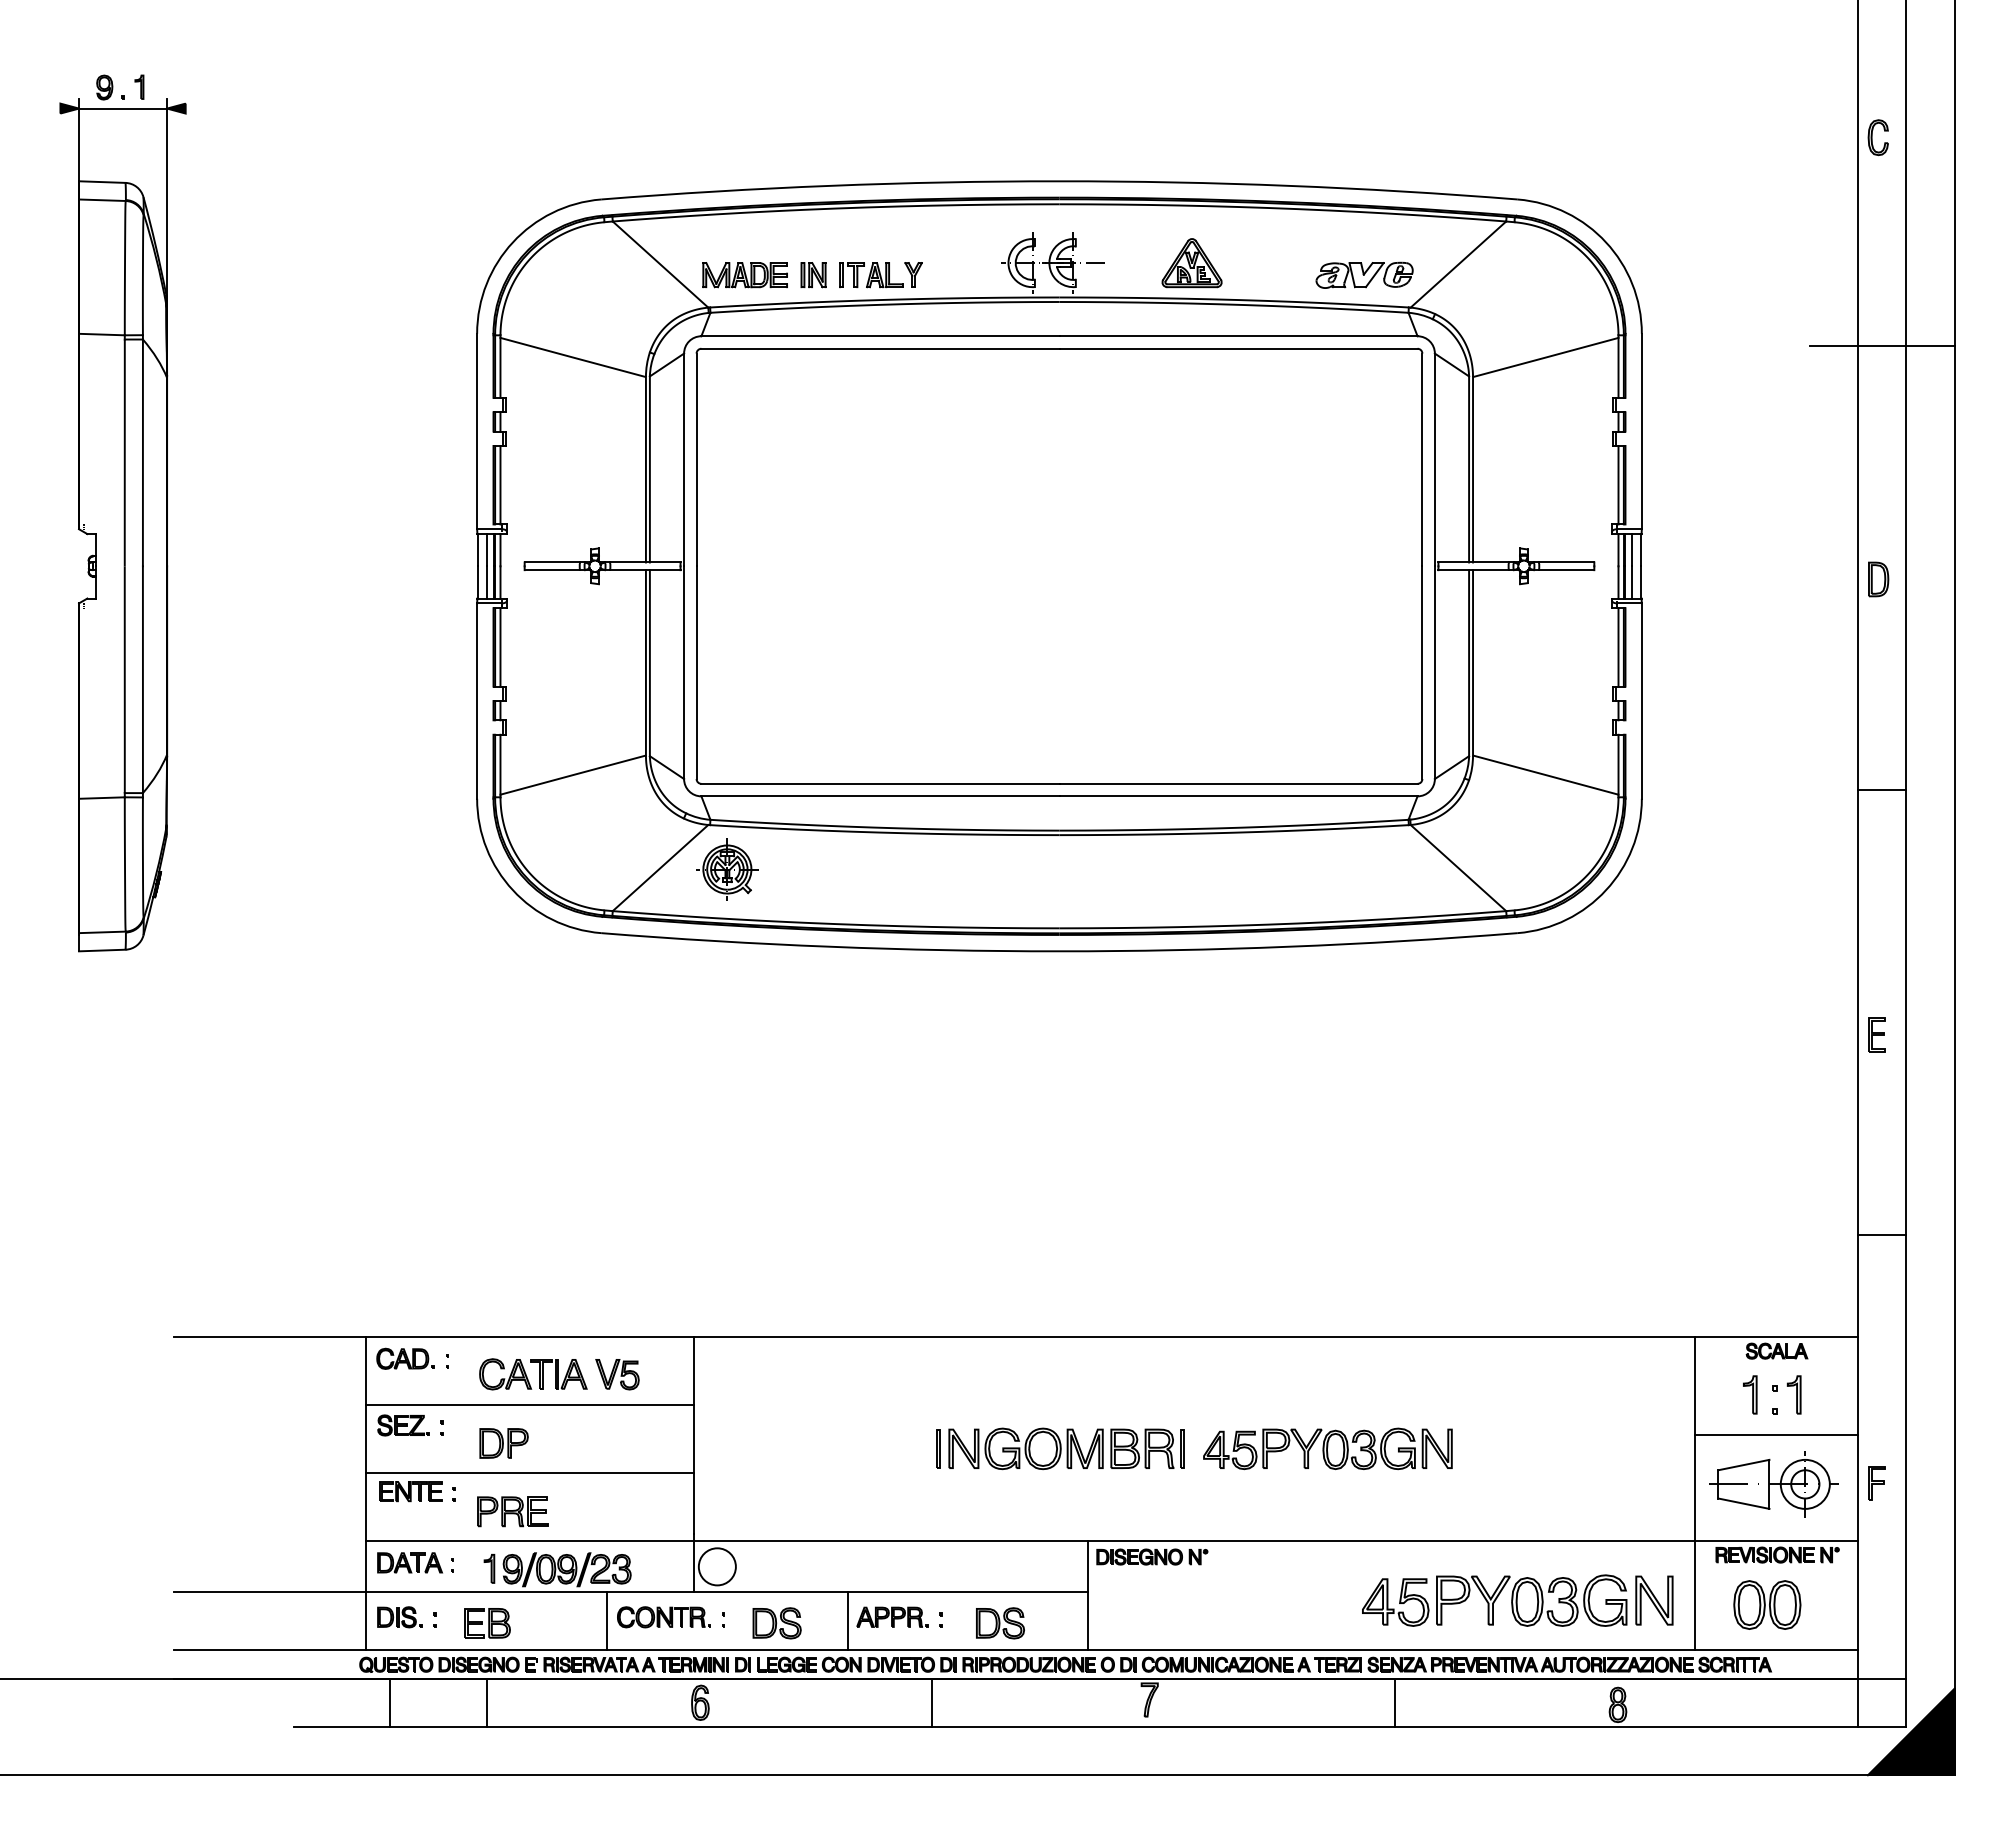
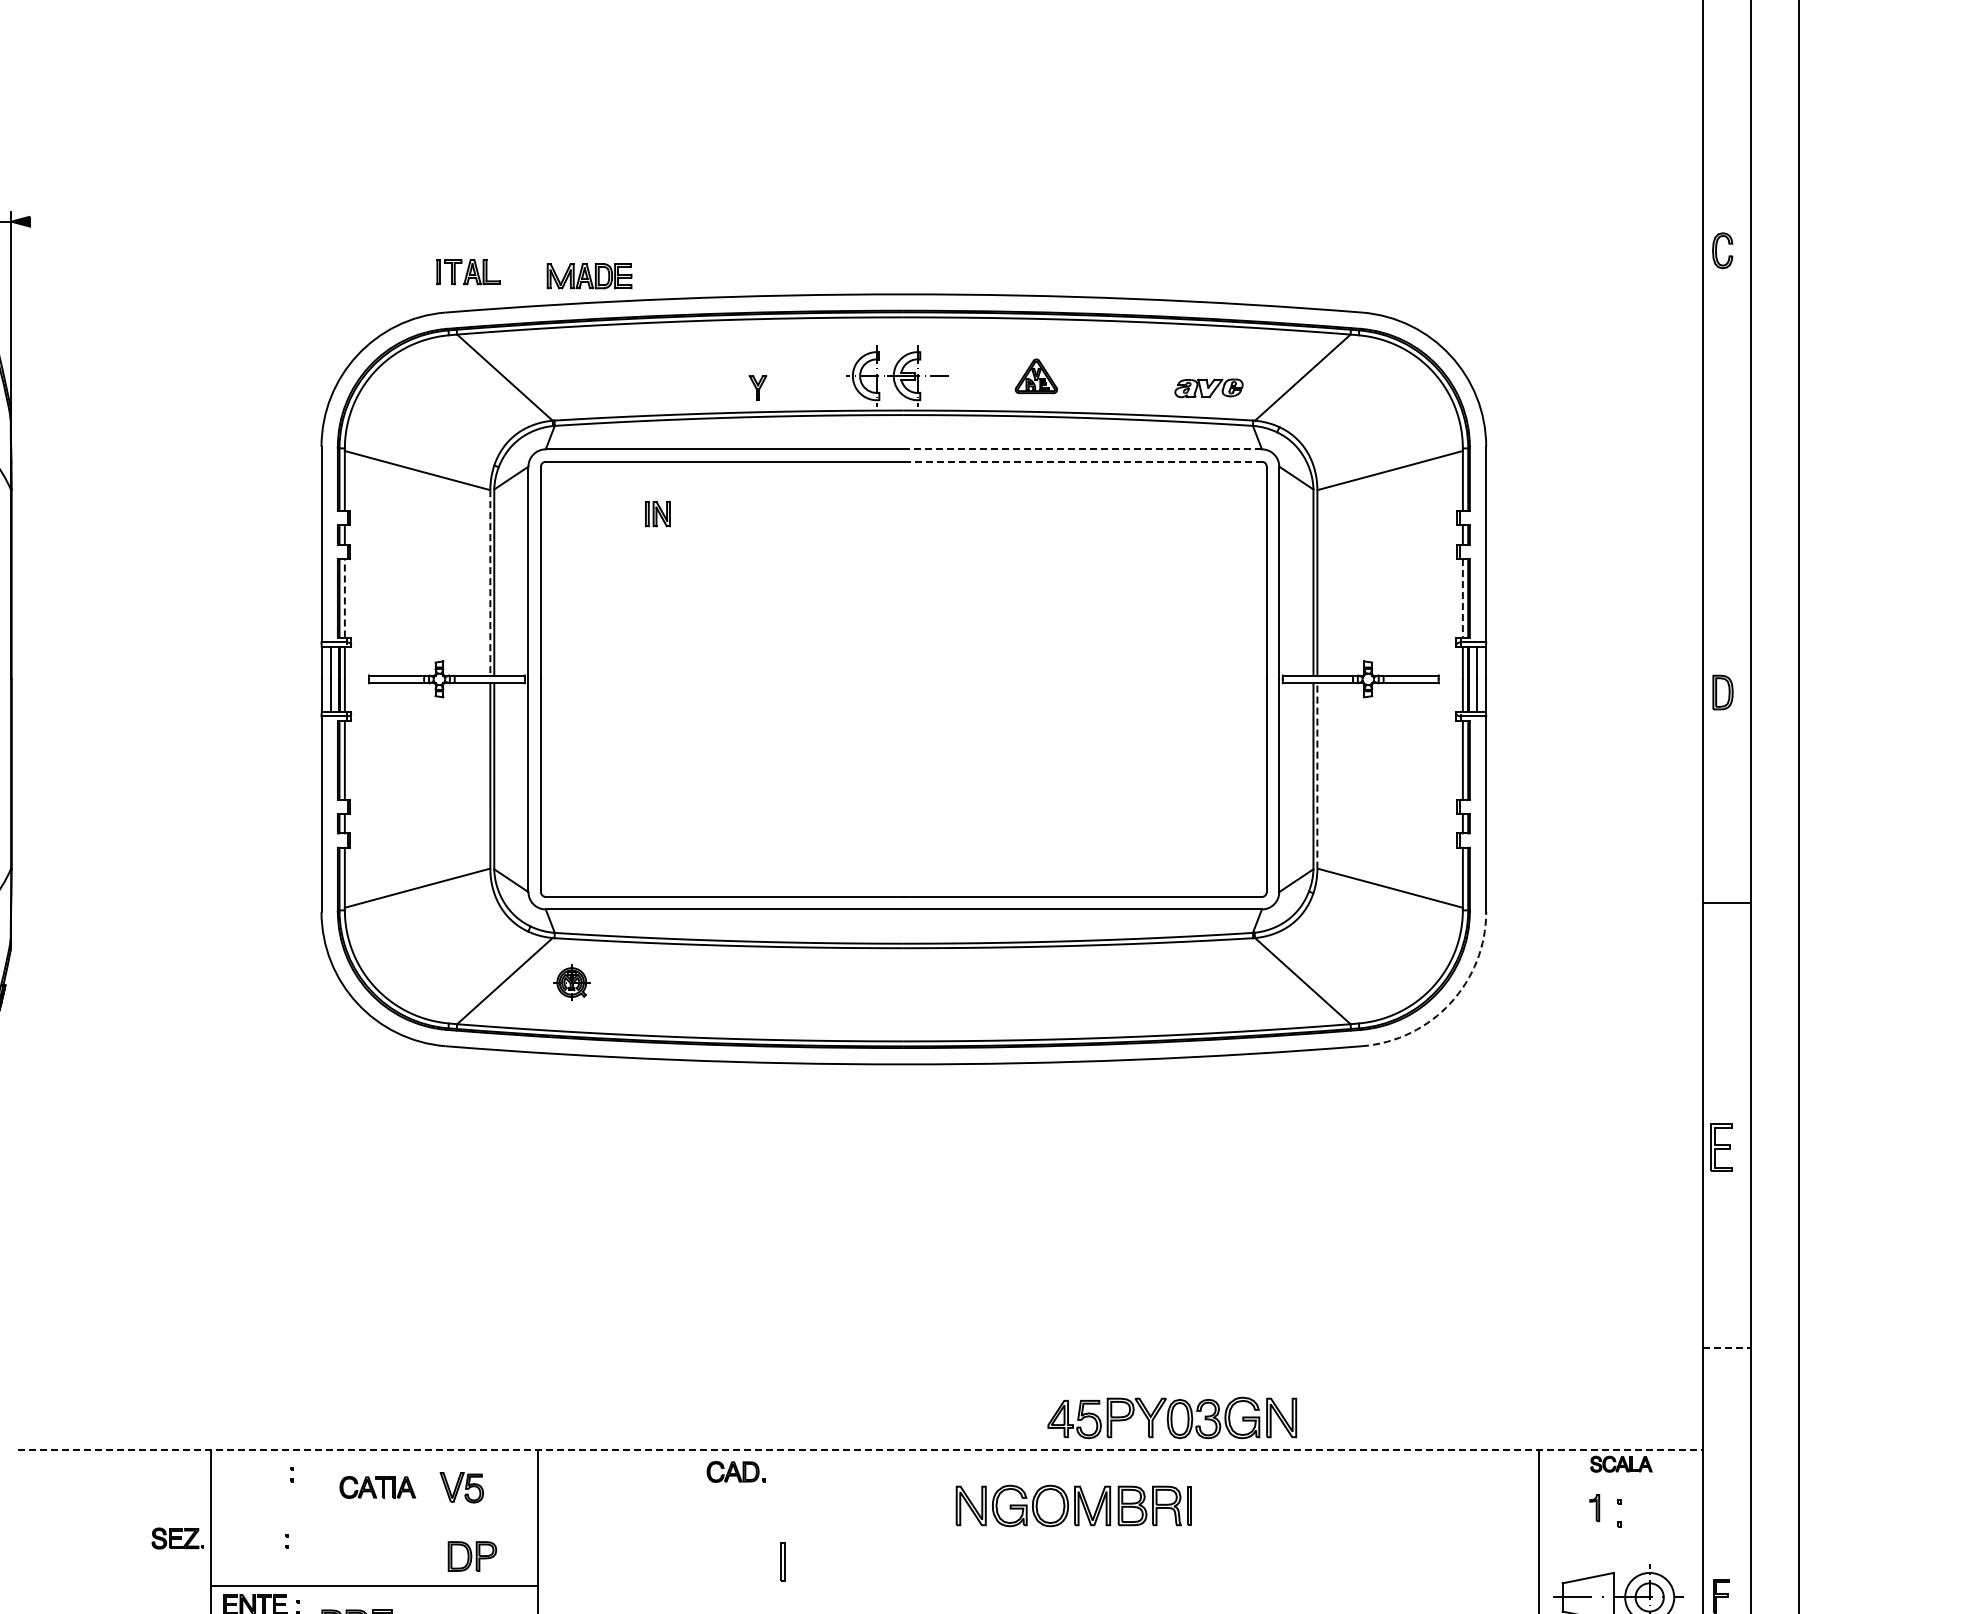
part: (1191, 263) -> (1035, 376), size x0.7
part: (1364, 274) -> (1208, 387), size x0.7
part: (744, 275) -> (588, 276), moved
part: (813, 275) -> (657, 514), moved
part: (871, 275) -> (468, 272), moved
line: (1238, 336) -> (1082, 449), solid -> dashed
line: (1882, 345) -> (1726, 458), removed
line: (1239, 348) -> (1083, 461), solid -> dashed
line: (645, 469) -> (489, 582), solid -> dashed
line: (500, 484) -> (344, 597), solid -> dashed
line: (1618, 485) -> (1462, 598), solid -> dashed
line: (1473, 662) -> (1317, 775), solid -> dashed
part: (727, 869) -> (571, 982), size x0.6
arc: (1606, 890) -> (1450, 1003), solid -> dashed
part: (1876, 1034) -> (1720, 1147), size x1.4
line: (1882, 1234) -> (1726, 1347), solid -> dashed
line: (1016, 1337) -> (860, 1450), solid -> dashed
part: (405, 1358) -> (735, 1471), moved
part: (533, 1374) -> (377, 1487), size x0.7
part: (1750, 1394) -> (1594, 1507), size x0.7
part: (1793, 1394) -> (1637, 1507), removed
line: (529, 1405) -> (373, 1518), removed
part: (403, 1425) -> (177, 1538), moved
line: (1776, 1434) -> (1620, 1547), removed
part: (503, 1443) -> (471, 1556), moved
part: (1066, 1448) -> (1073, 1505), moved
part: (1327, 1448) -> (1171, 1417), moved

